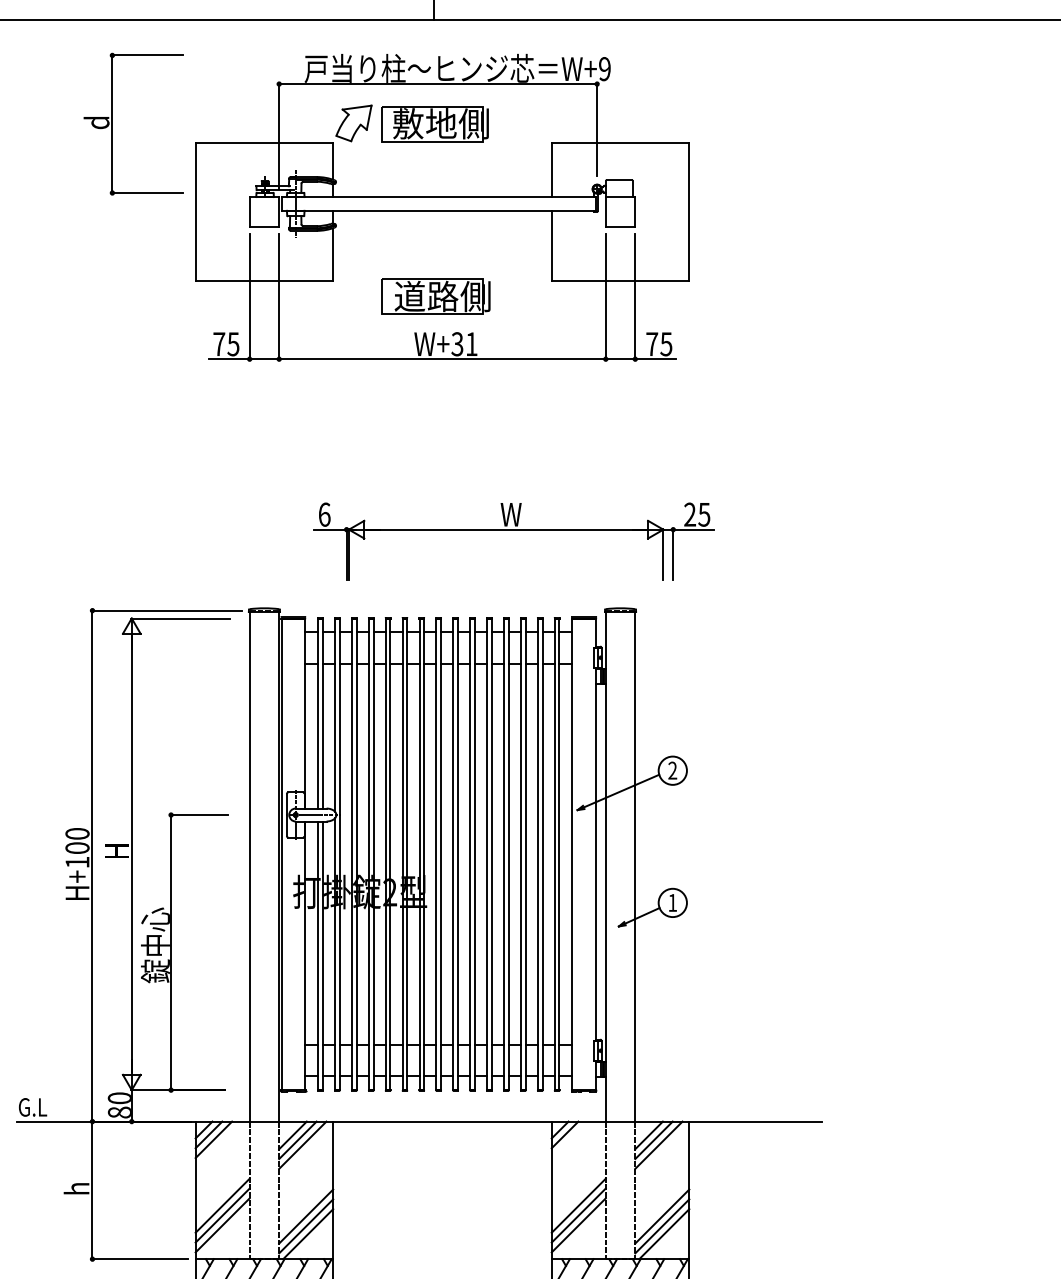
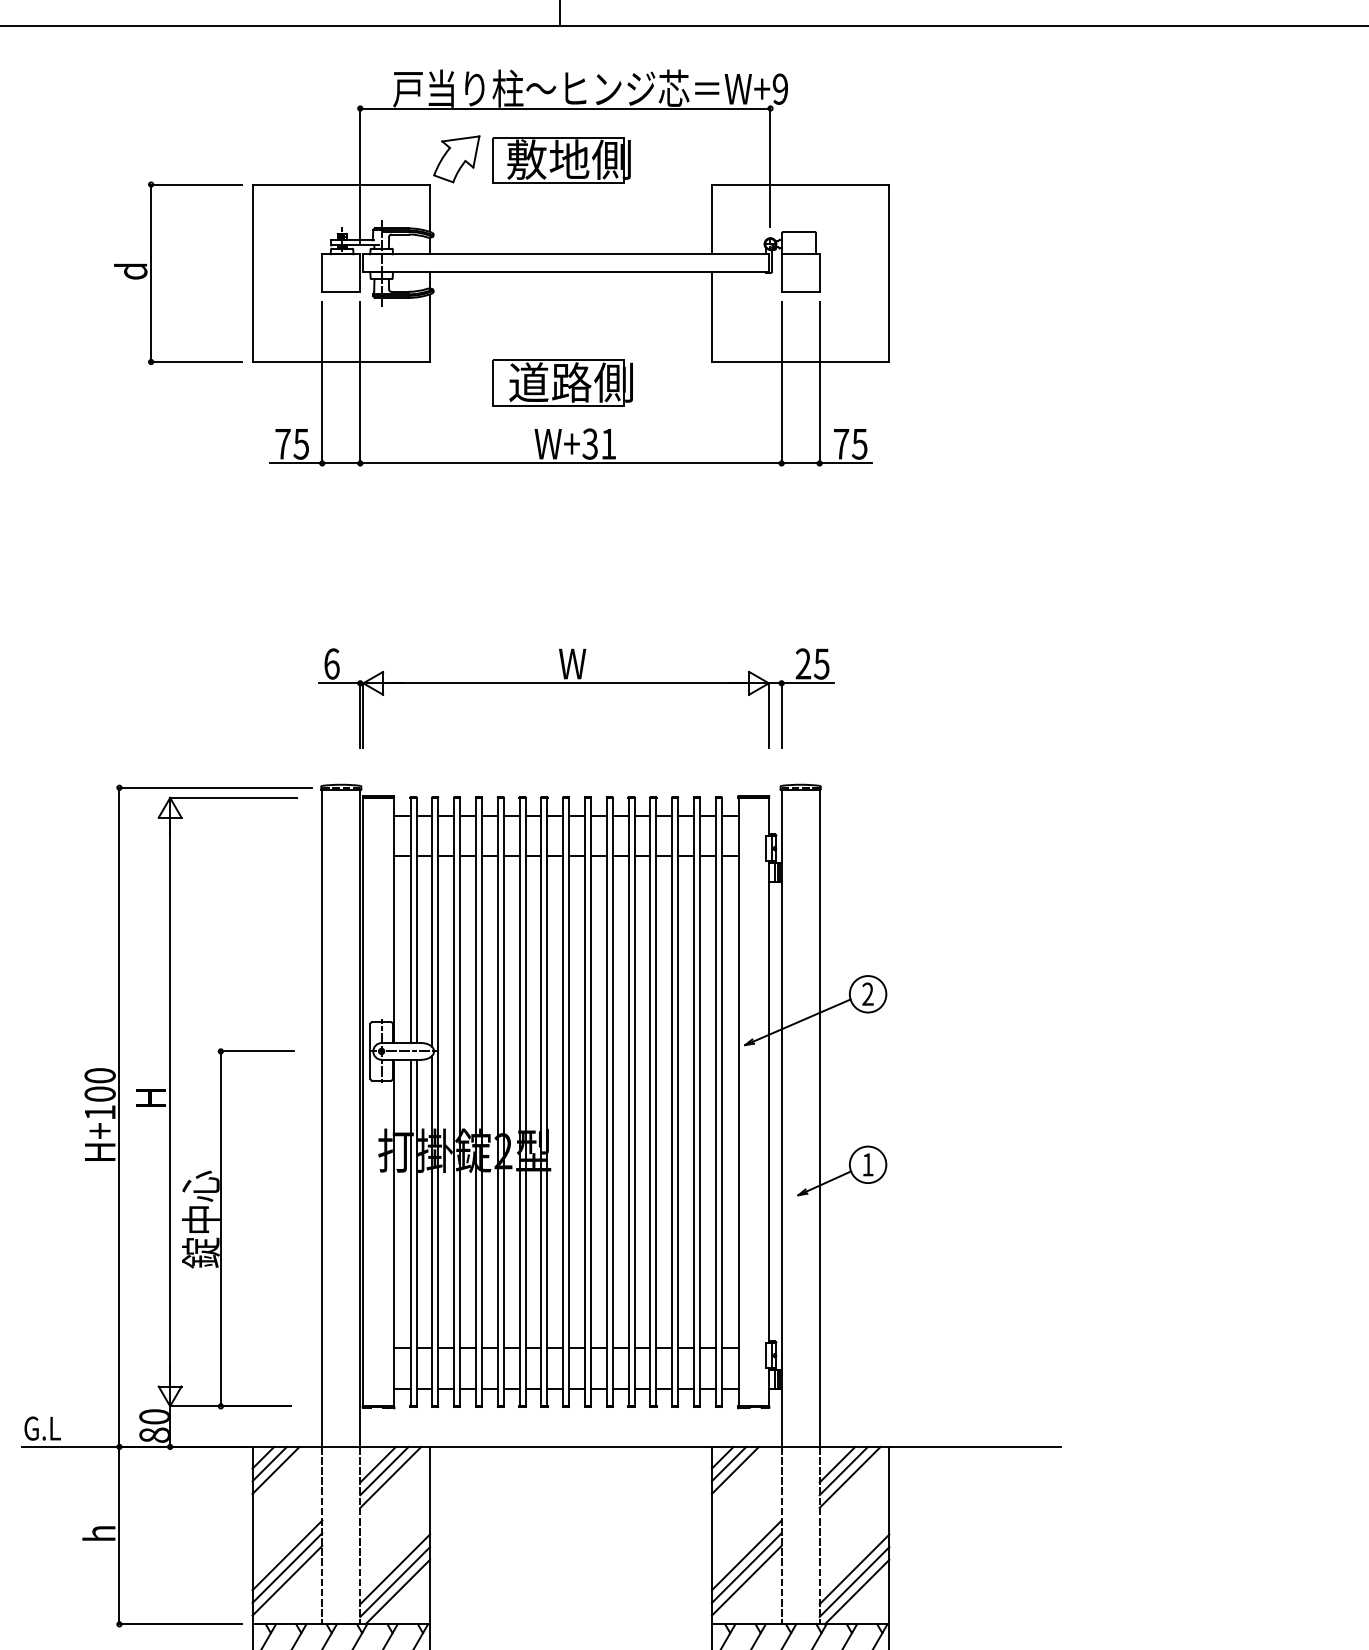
part: (112, 123) -> (151, 272), moved
part: (514, 529) -> (576, 683), moved
line: (569, 1139) -> (734, 1469), added

